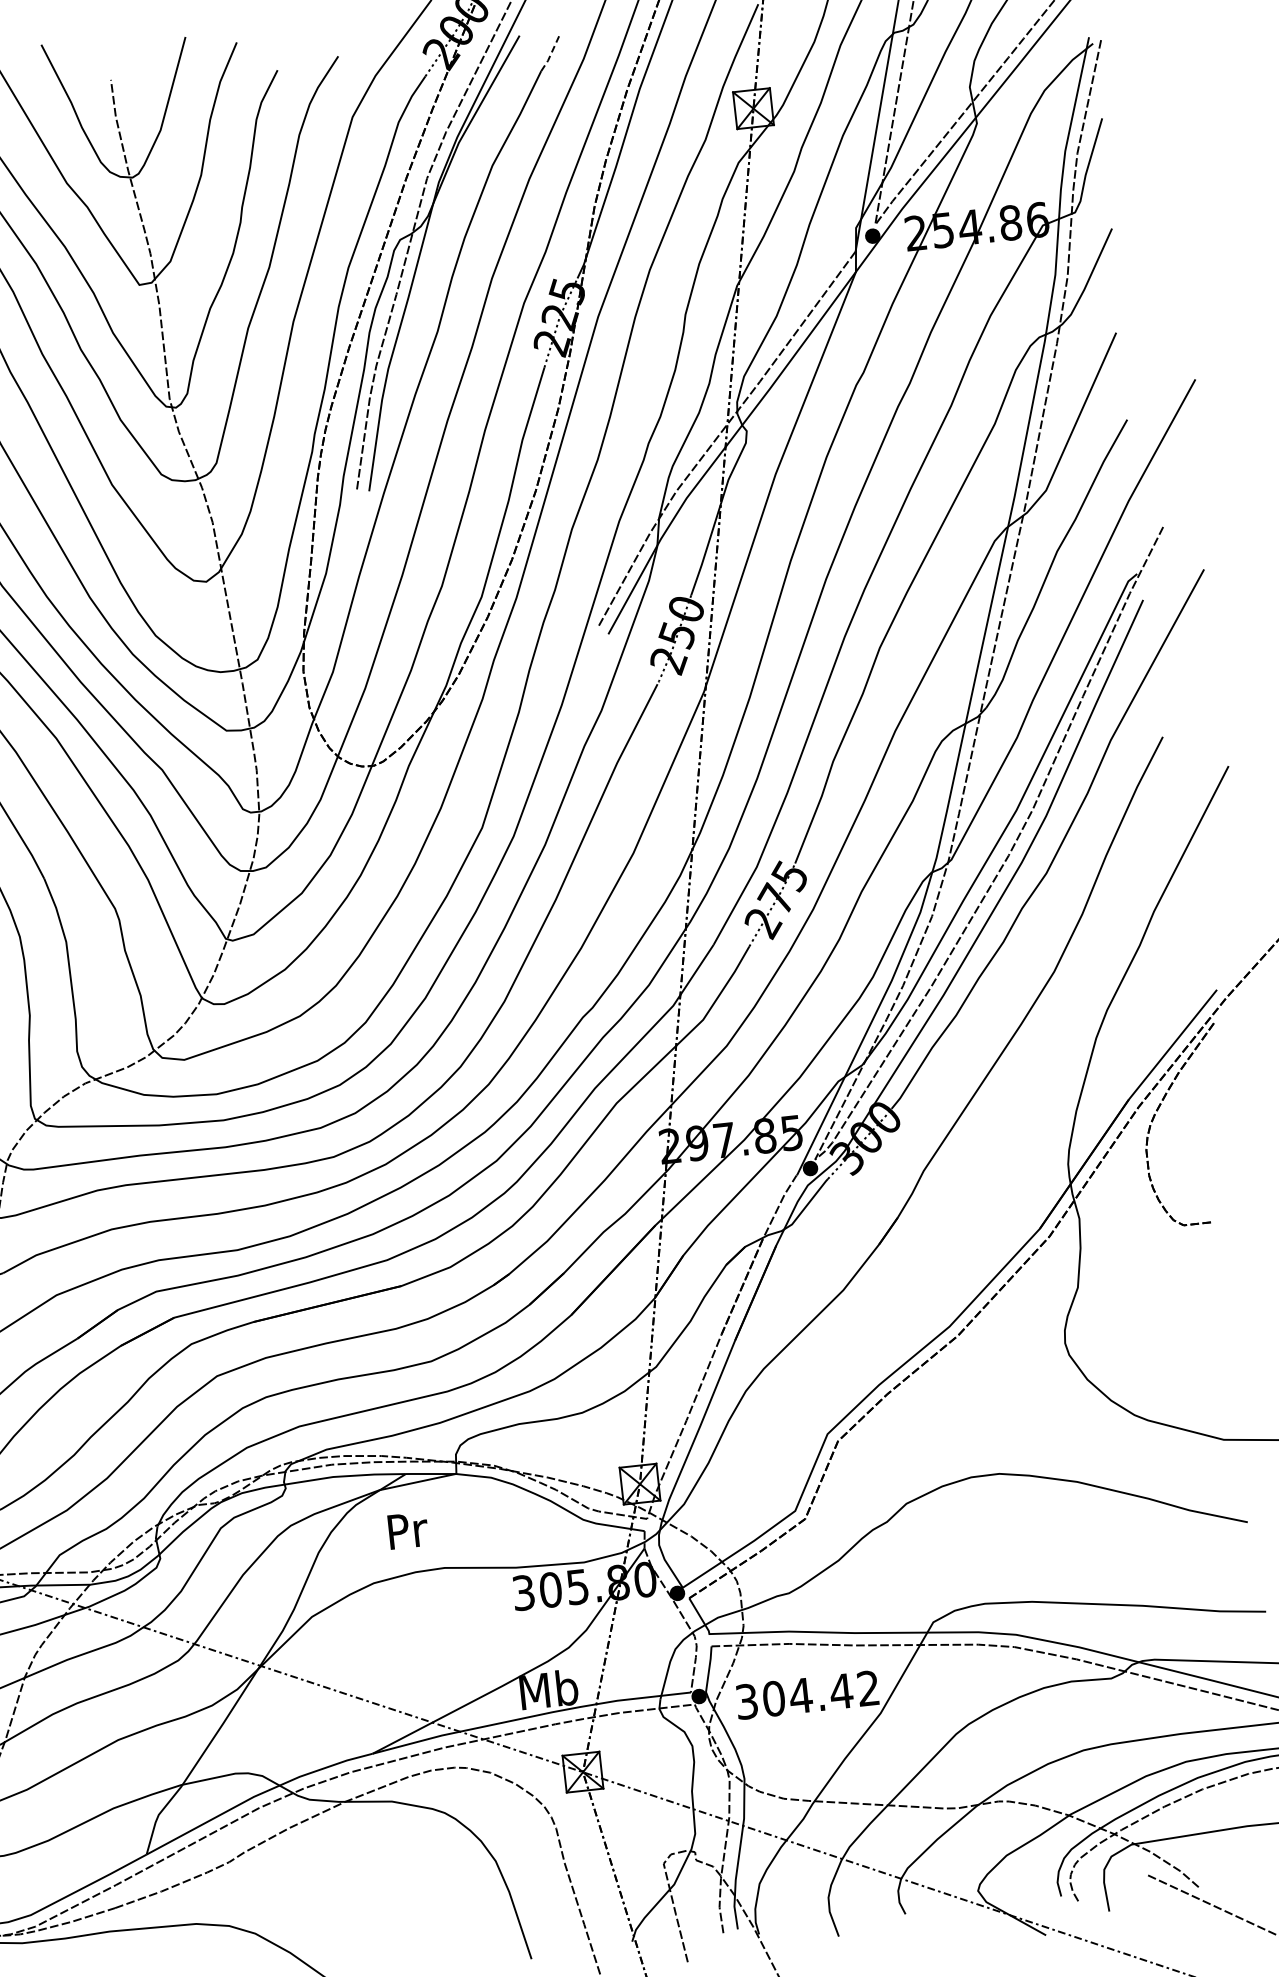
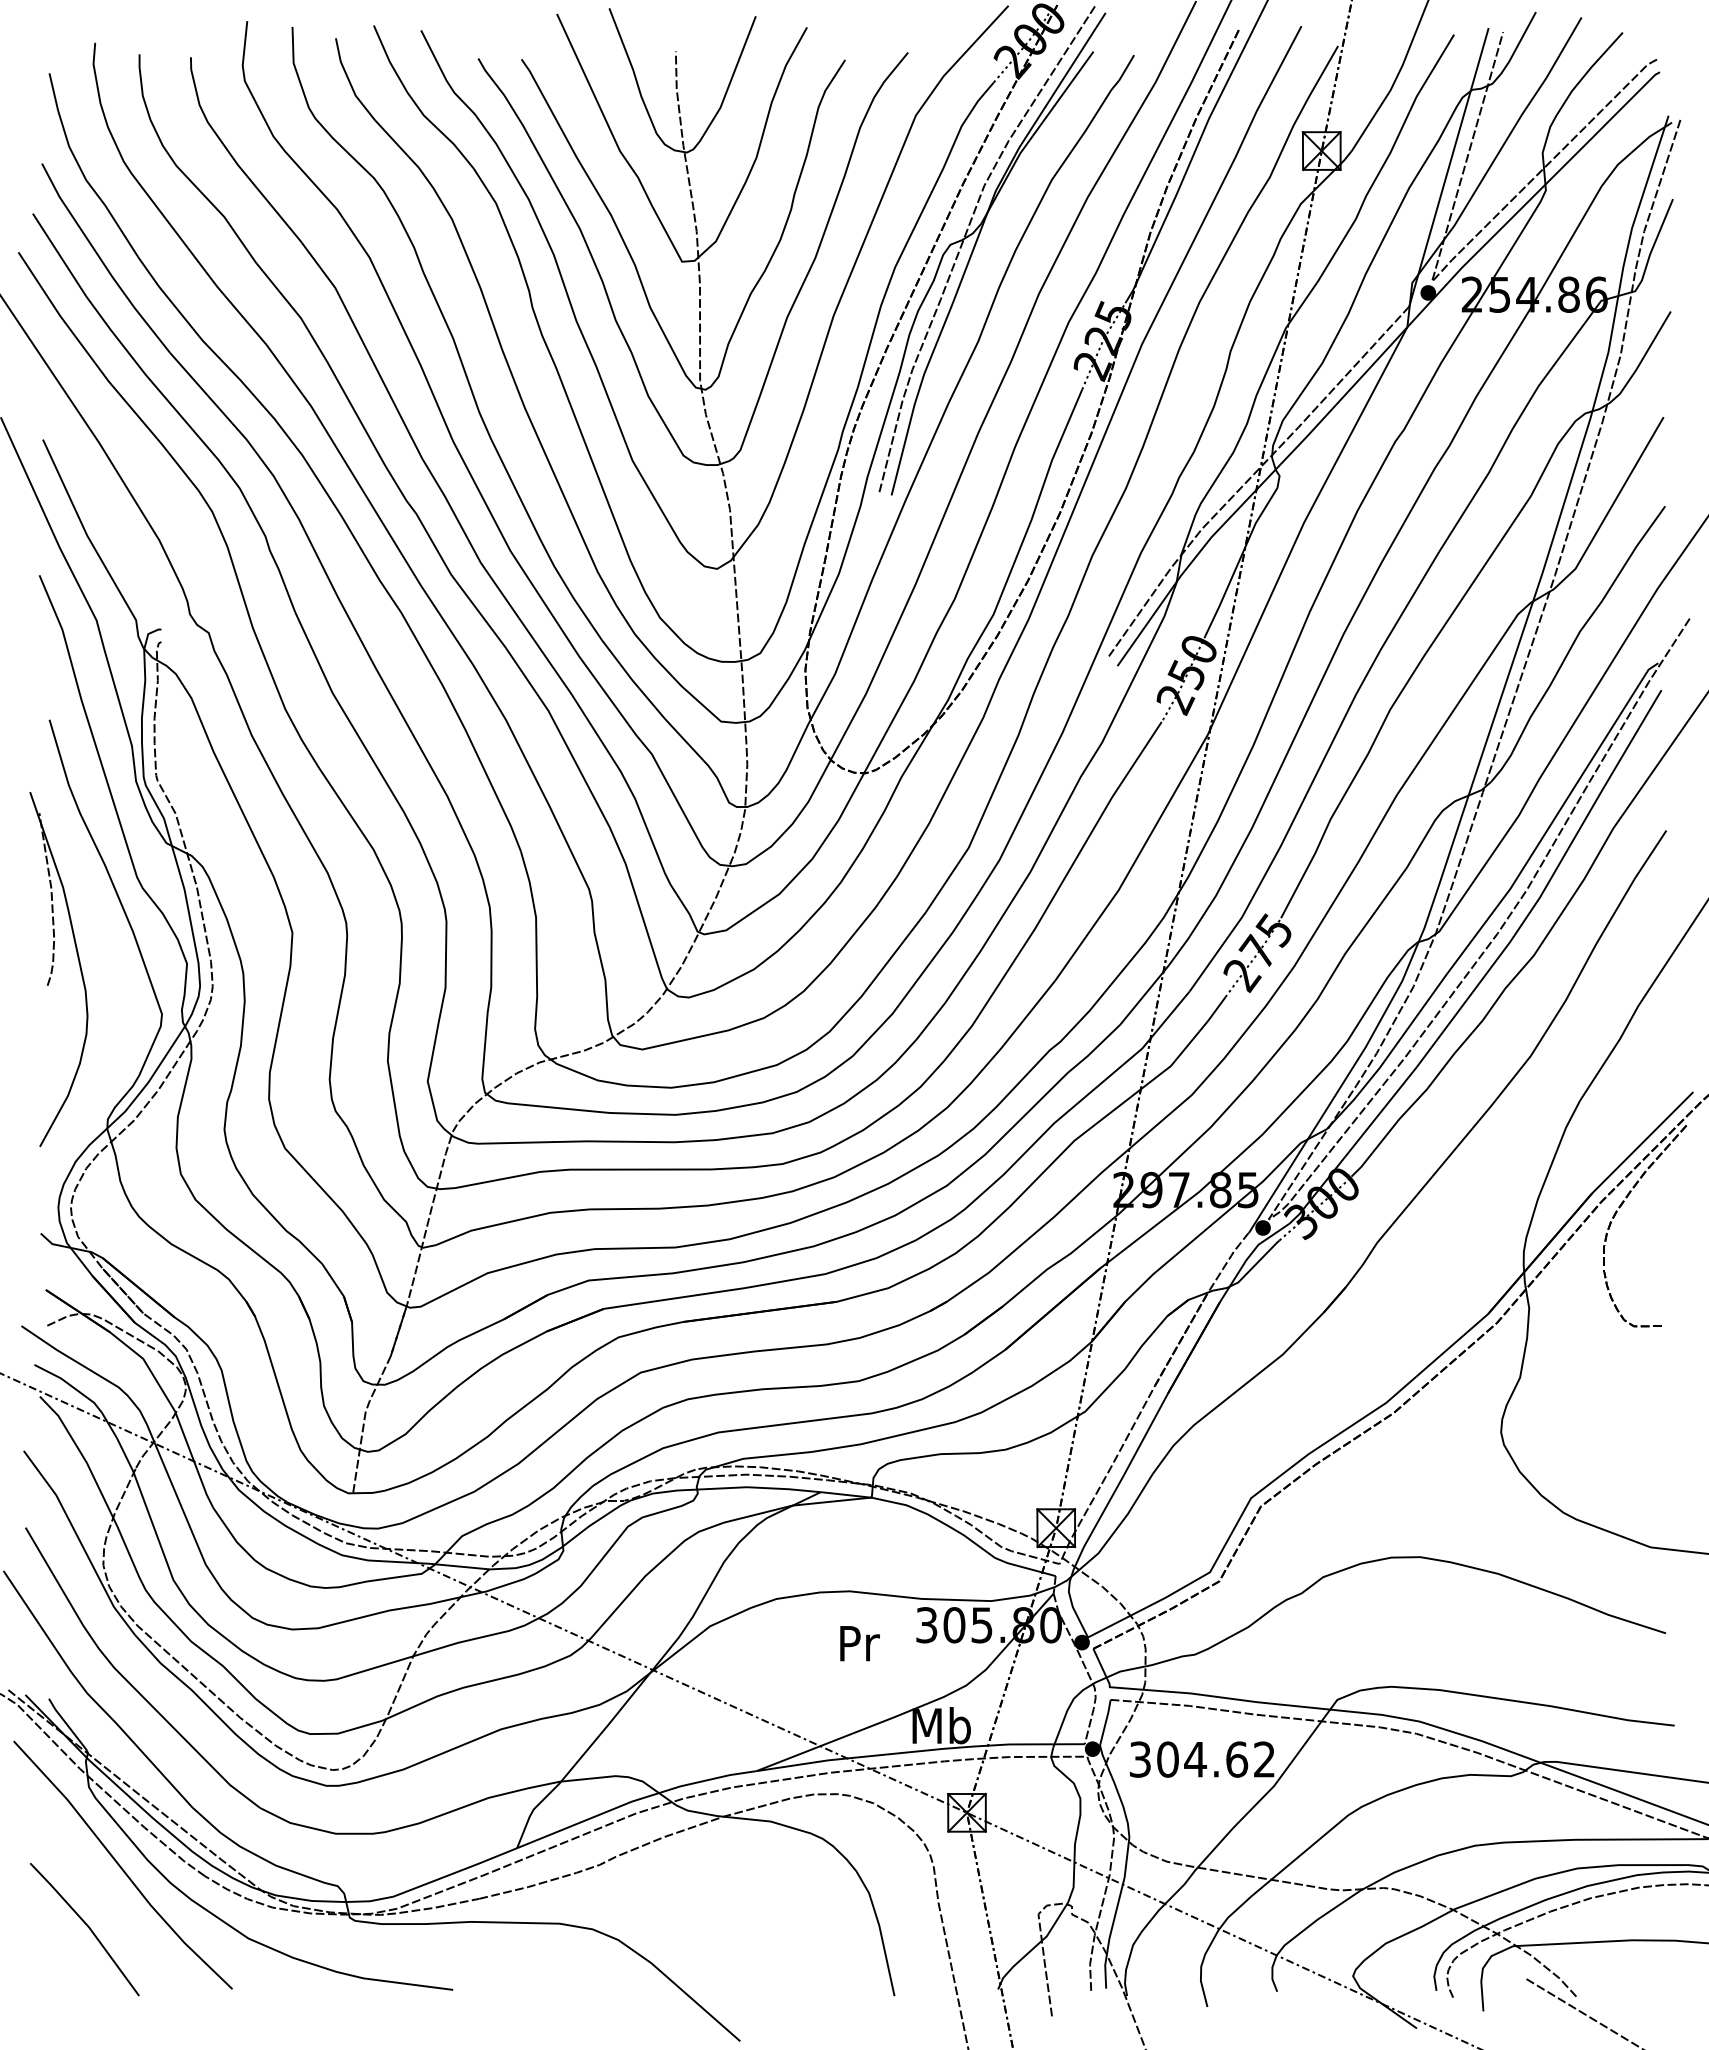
line: (551, 53) -> (1123, 73), dashed -> solid
text: (407, 1530) -> (859, 1643), moved
text: (841, 1691) -> (1236, 1759), 304.42 -> 304.62

